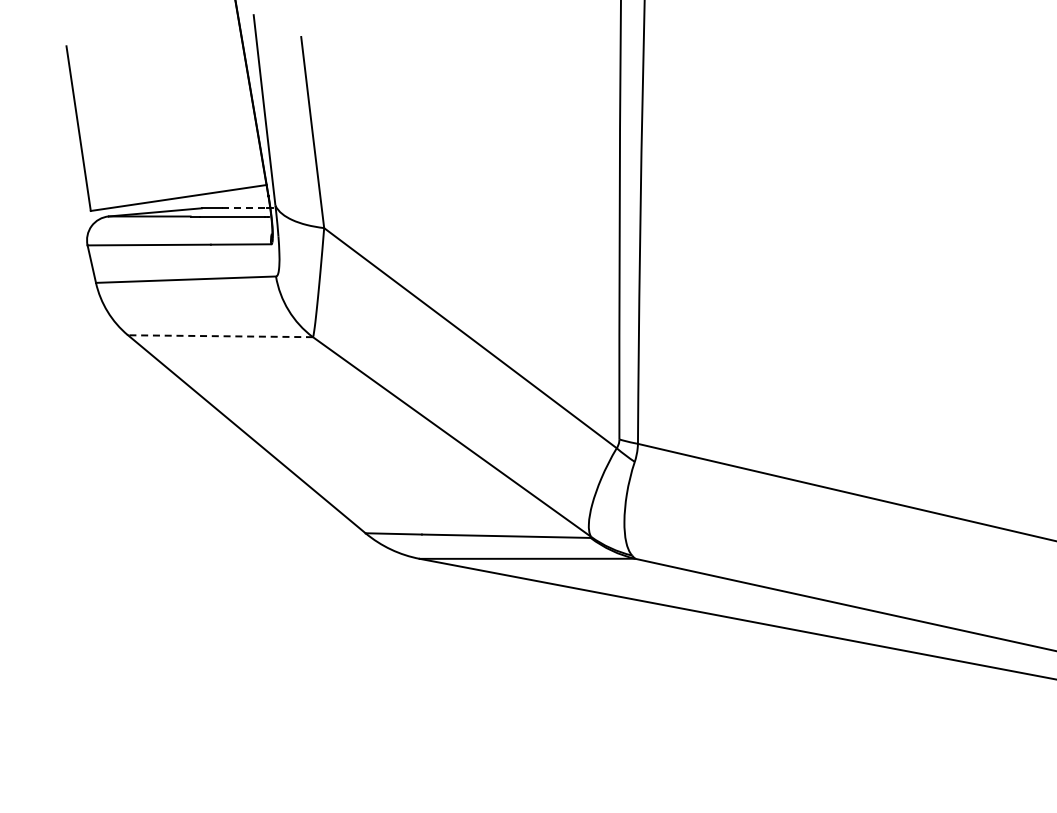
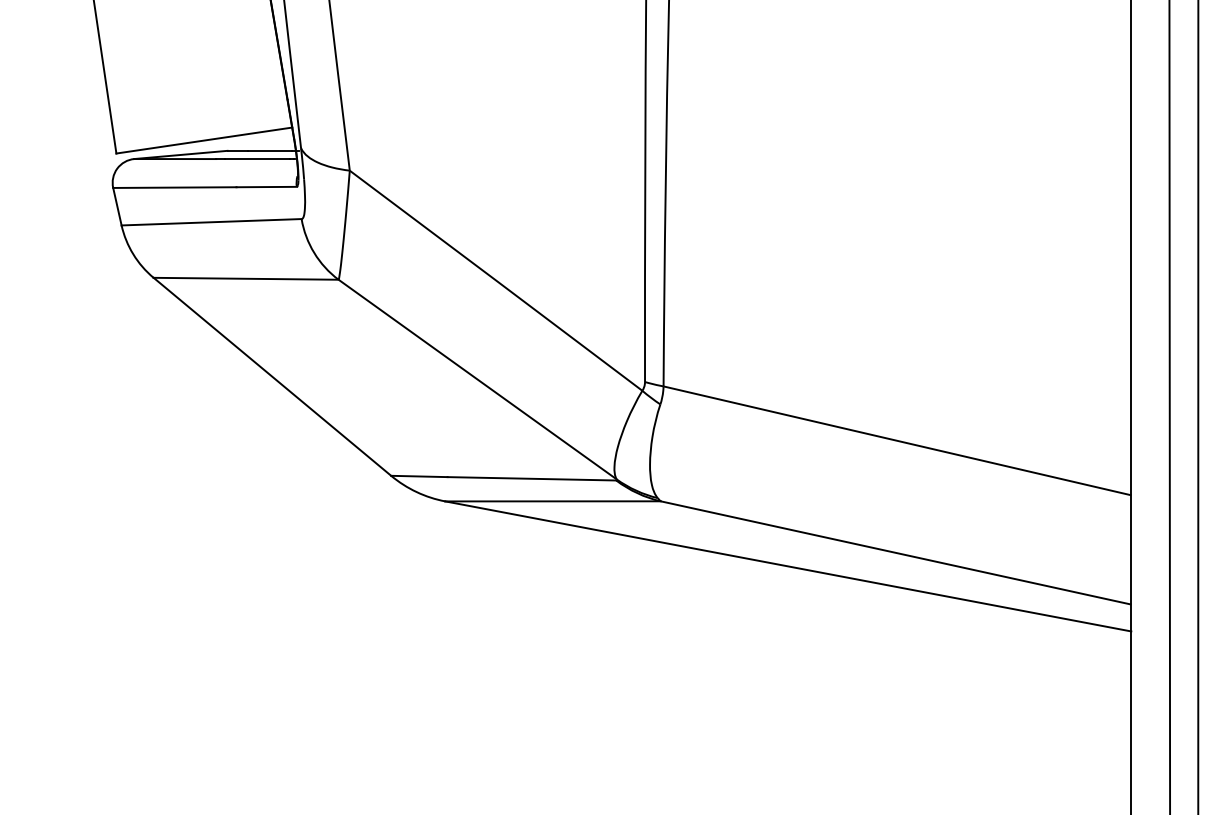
line: (244, 207) -> (270, 150), dashed -> solid
line: (219, 335) -> (245, 278), dashed -> solid

